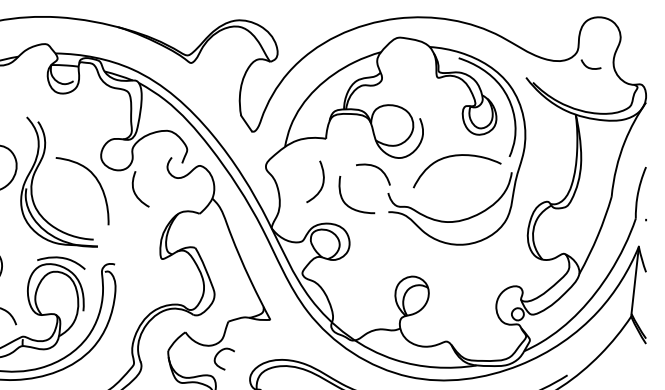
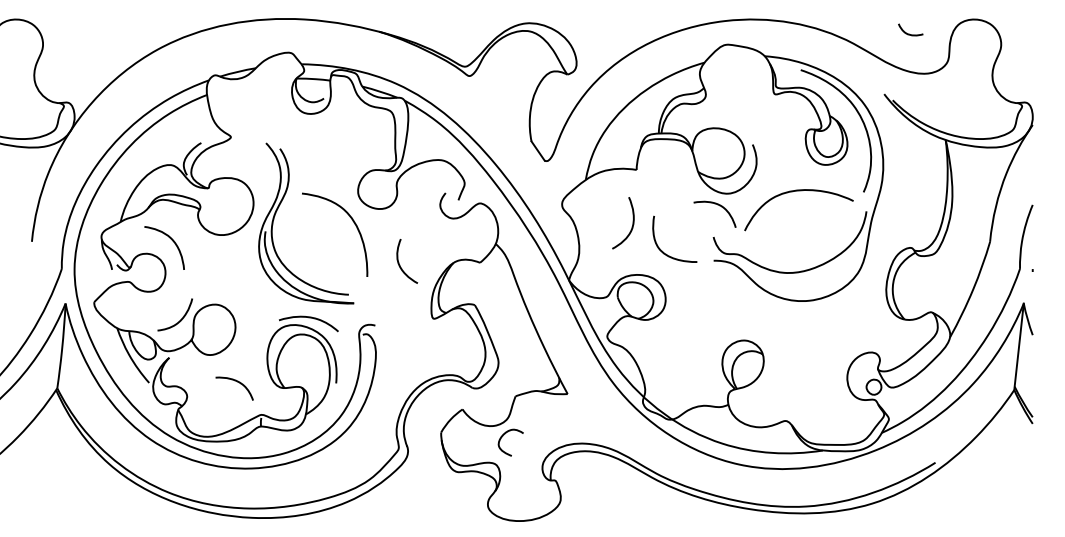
curve: (590, 67) -> (909, 33), moved
curve: (375, 167) -> (717, 205), moved
curve: (134, 190) -> (399, 262), moved

